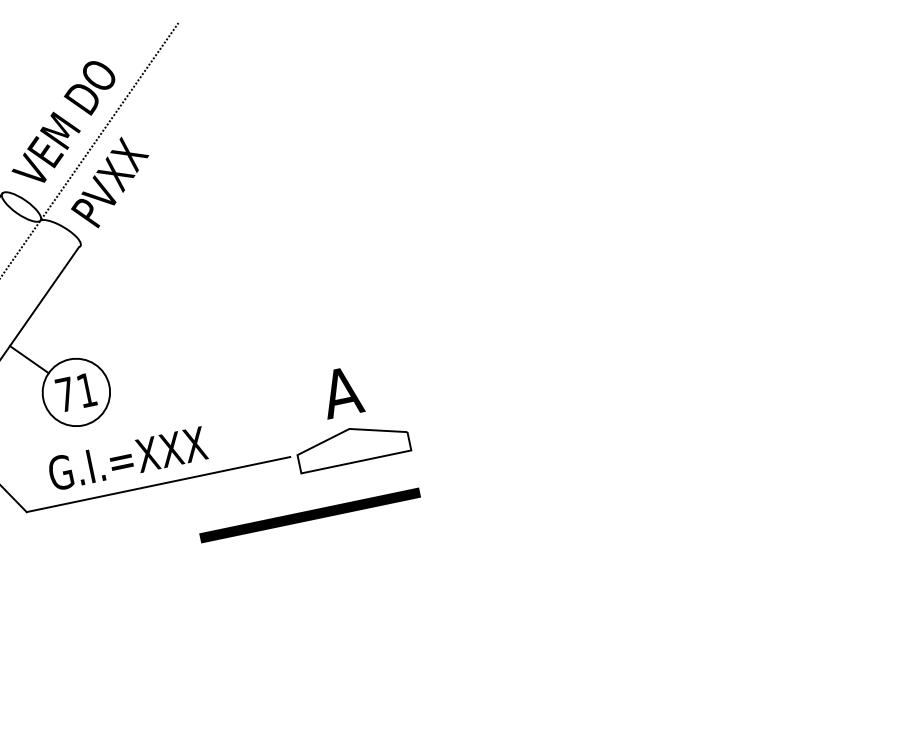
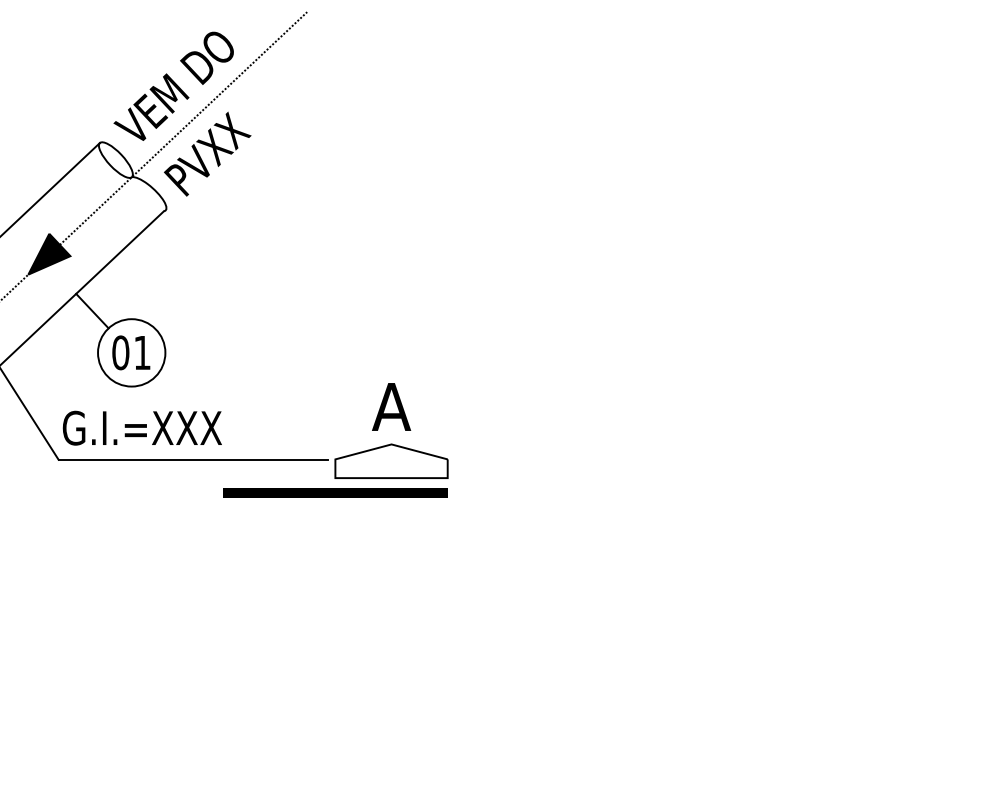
text: (65, 394) -> (120, 352), 71 -> 01
text: (126, 458) -> (141, 427), moved
line: (310, 514) -> (335, 492), moved

